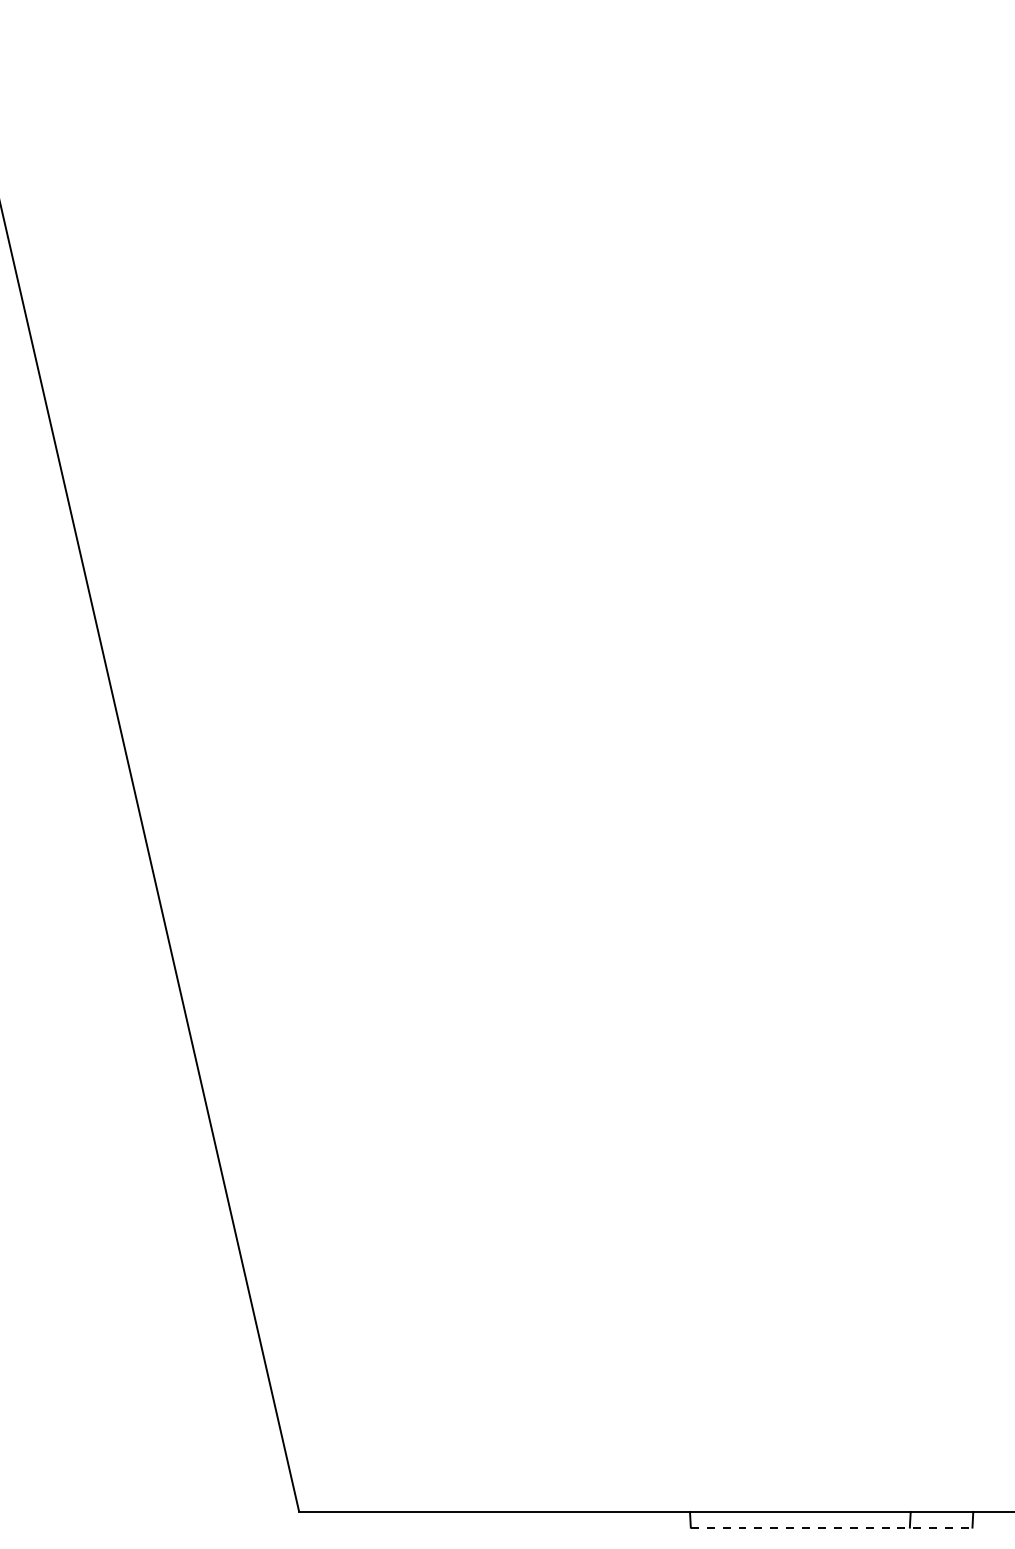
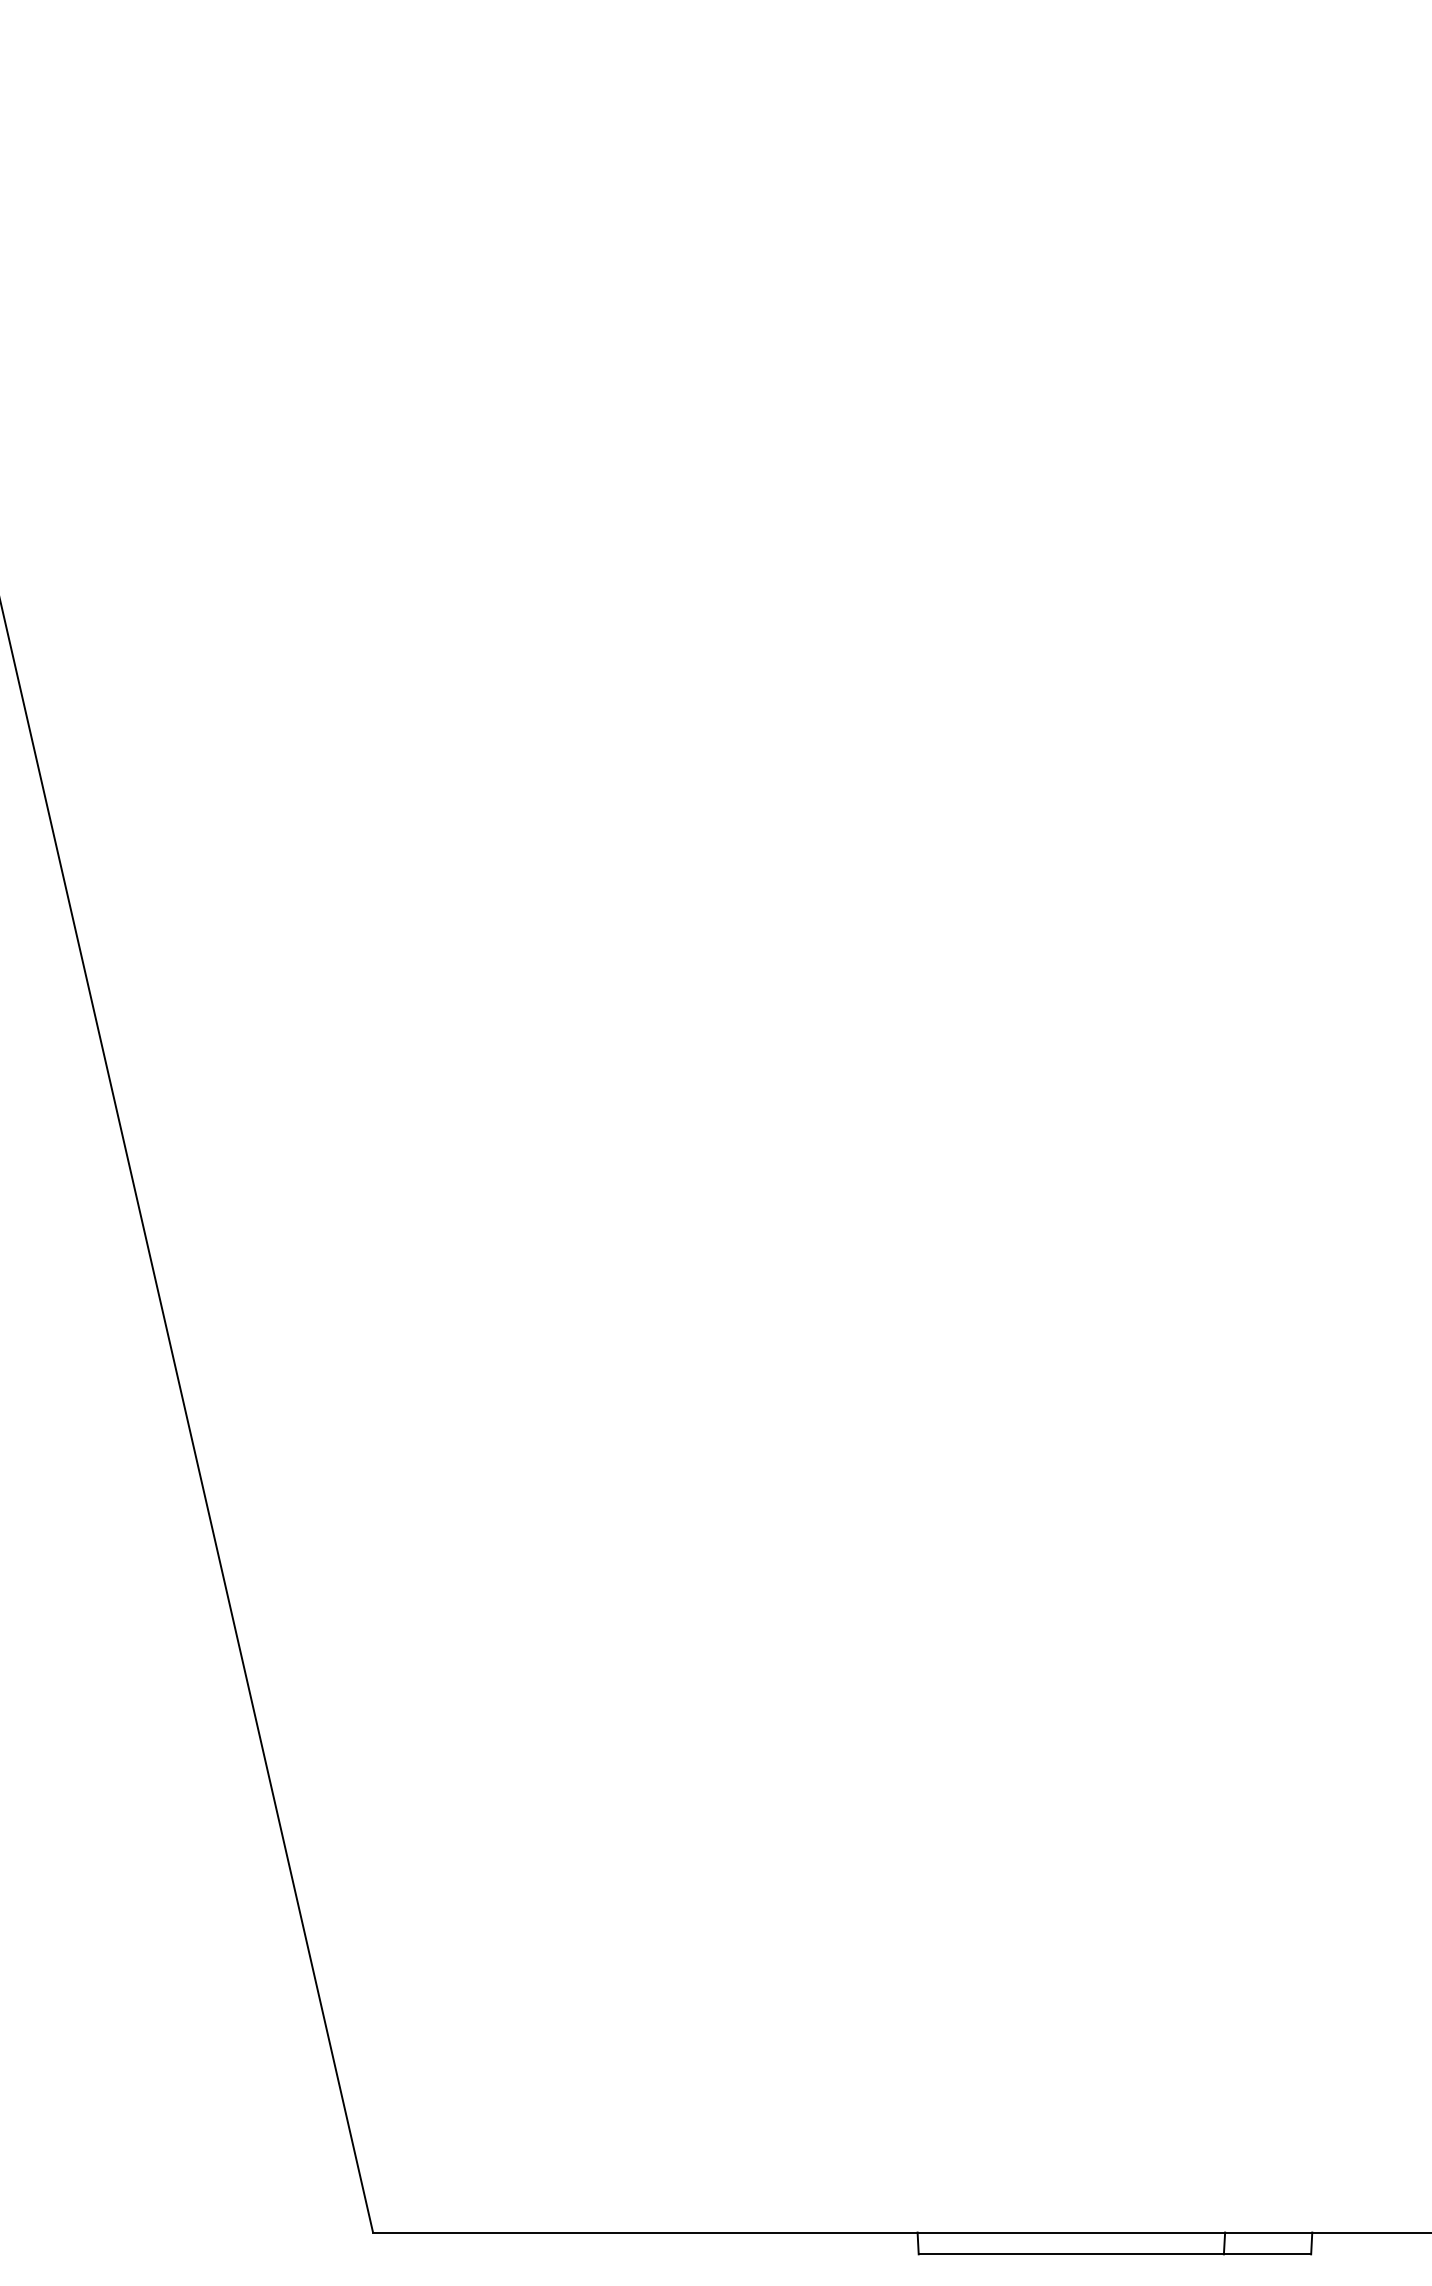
line: (832, 1527) -> (1115, 2254), dashed -> solid

